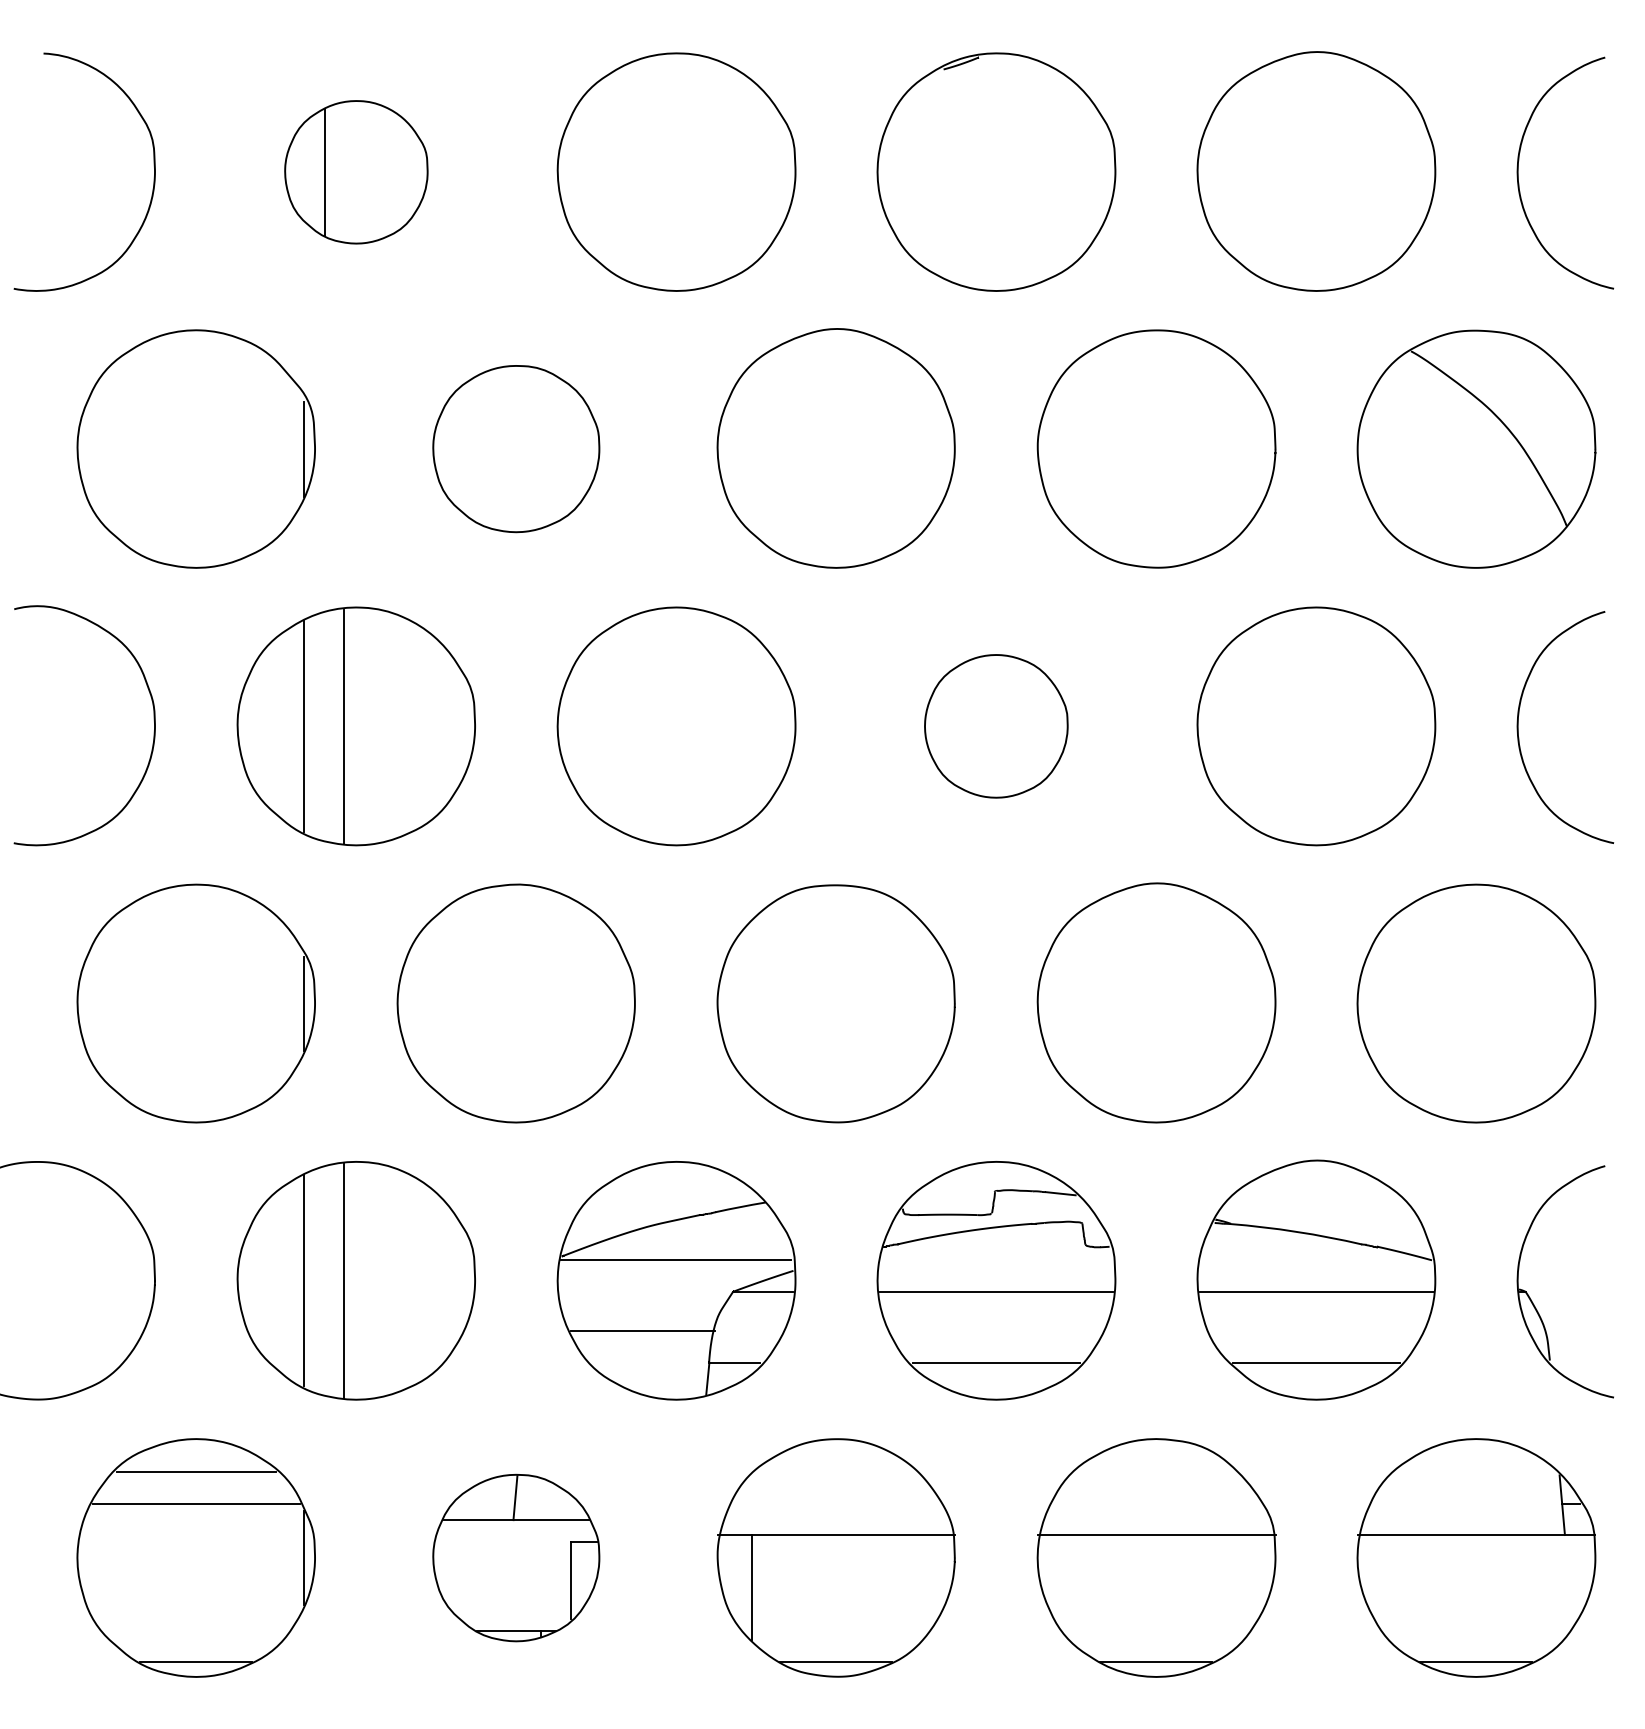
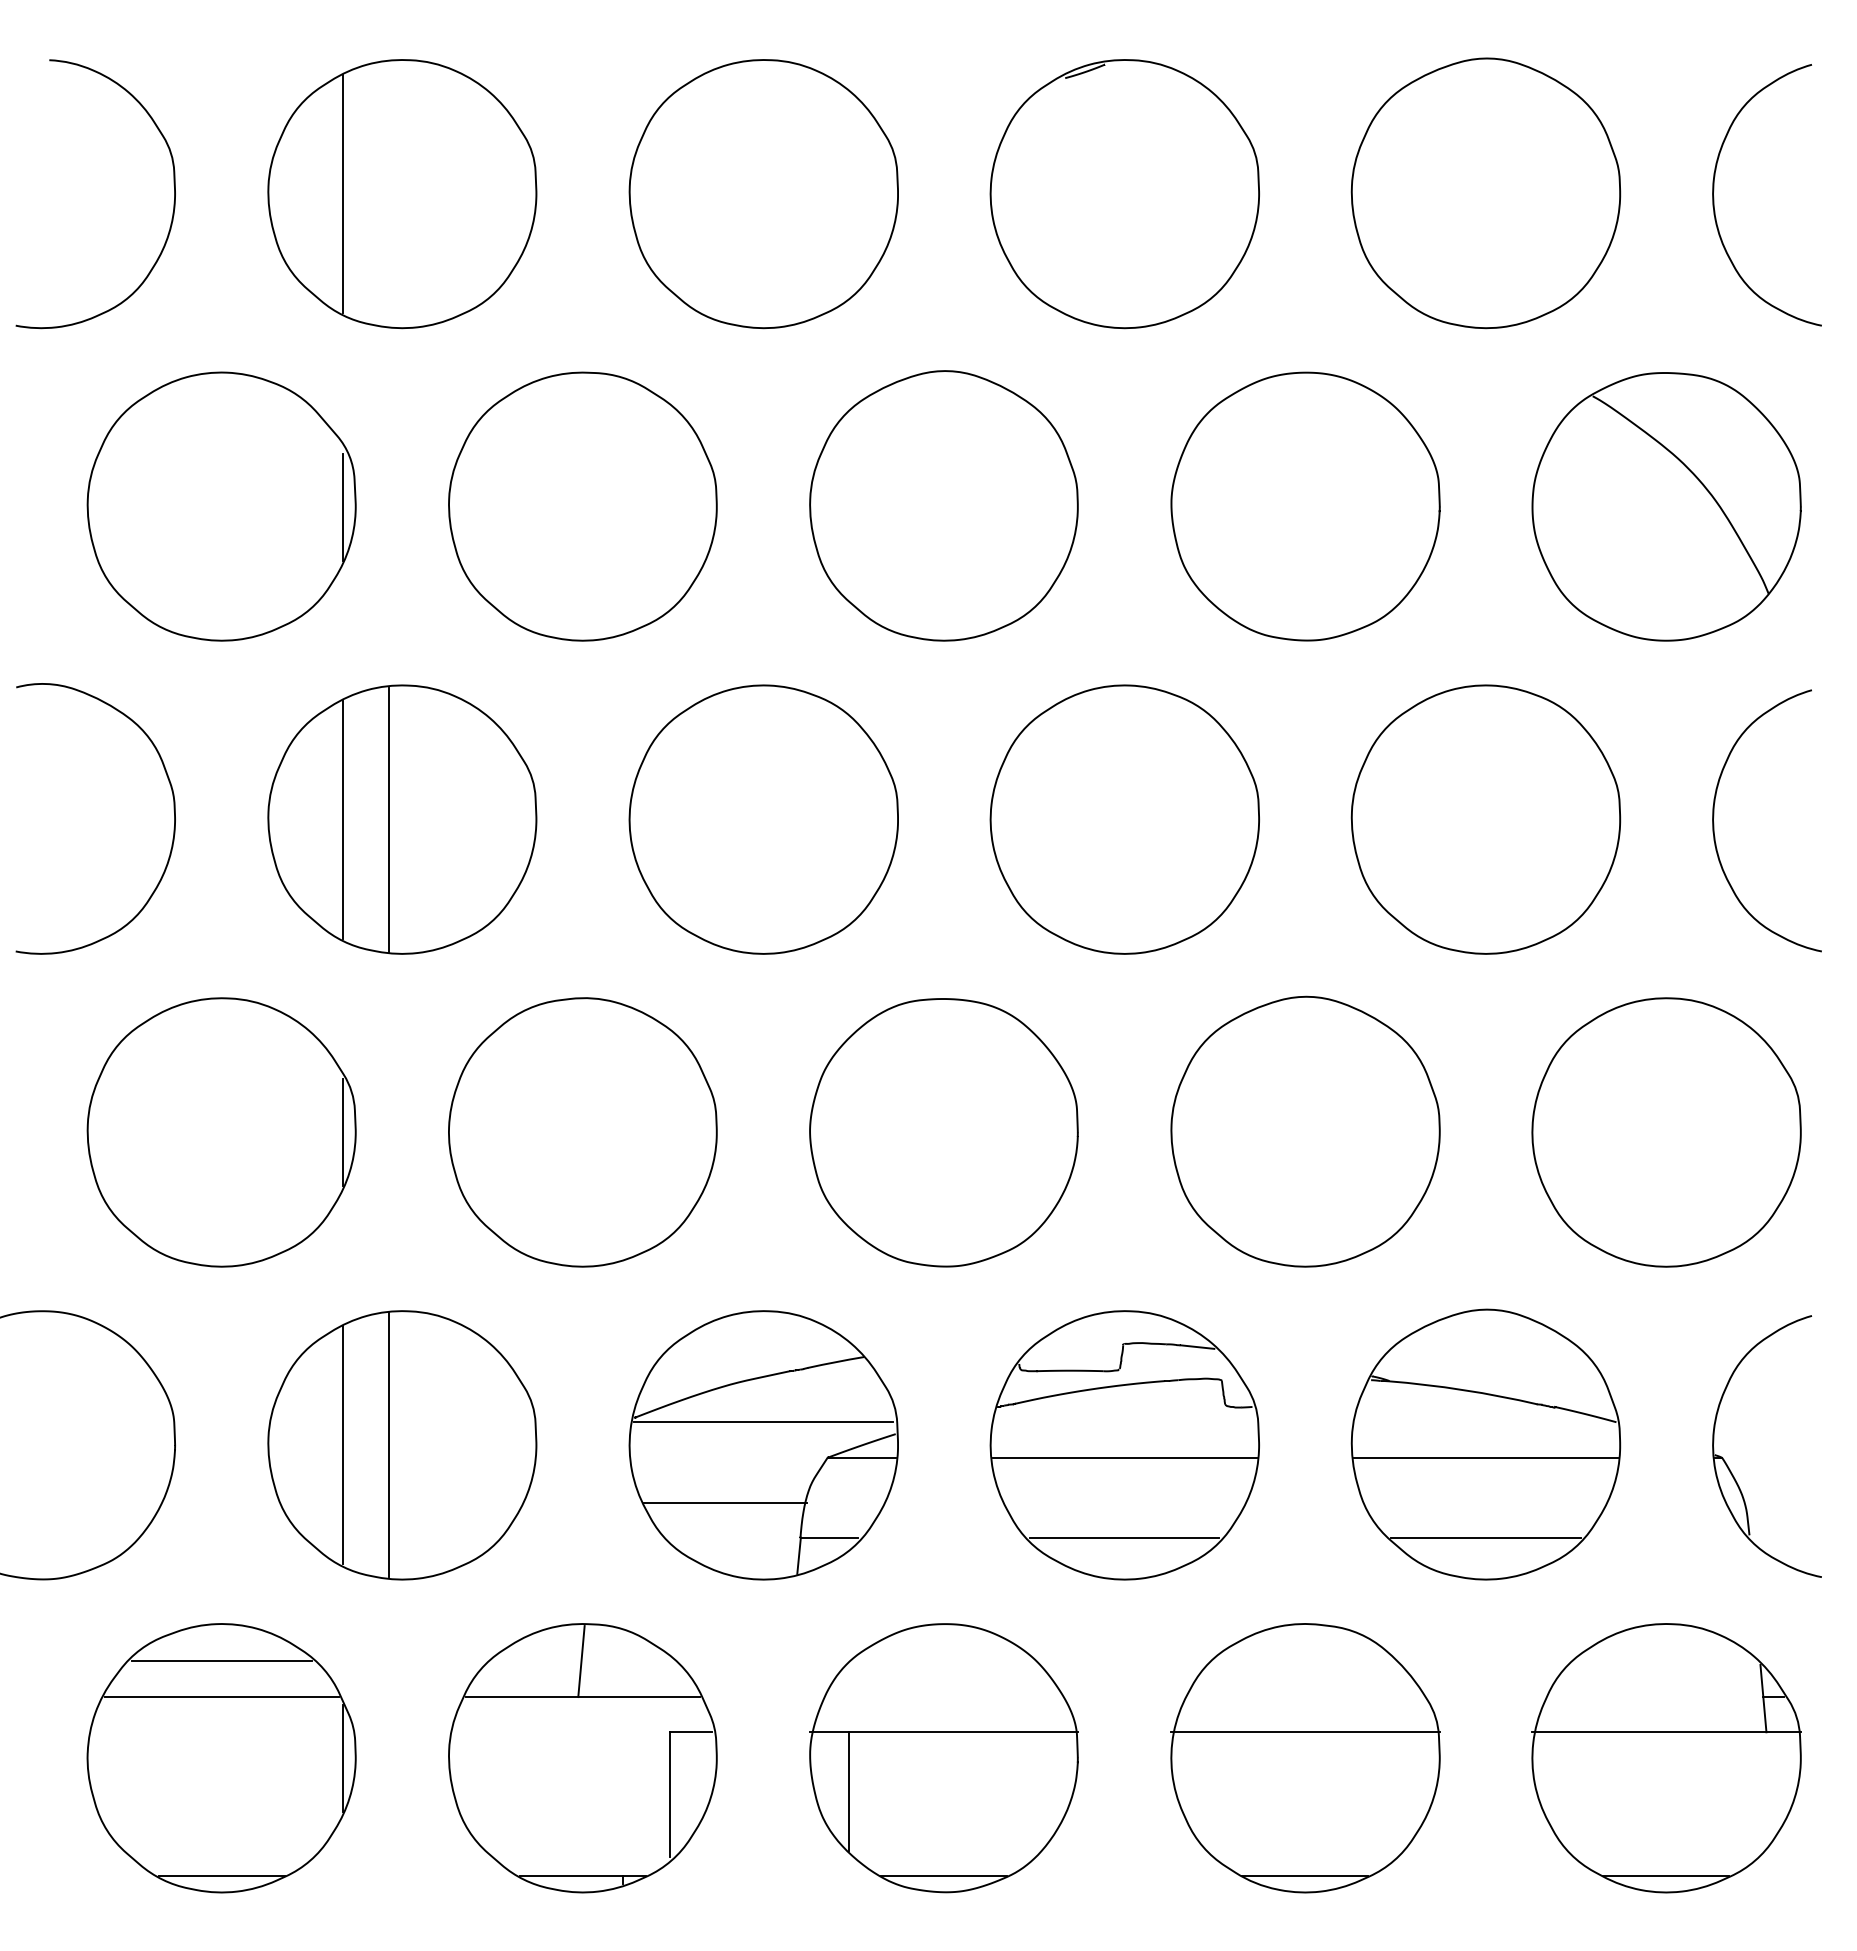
part: (356, 172) -> (402, 194), size x1.67
part: (515, 448) -> (582, 506), size x1.43
part: (996, 726) -> (1124, 819), size x1.67
part: (515, 1558) -> (582, 1758), size x1.43

